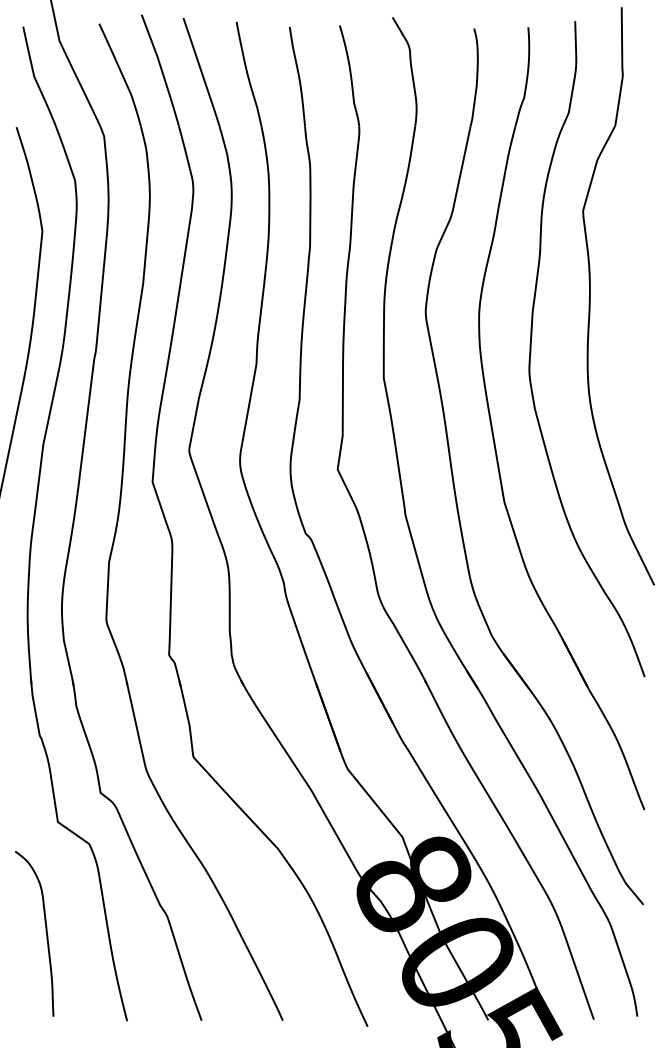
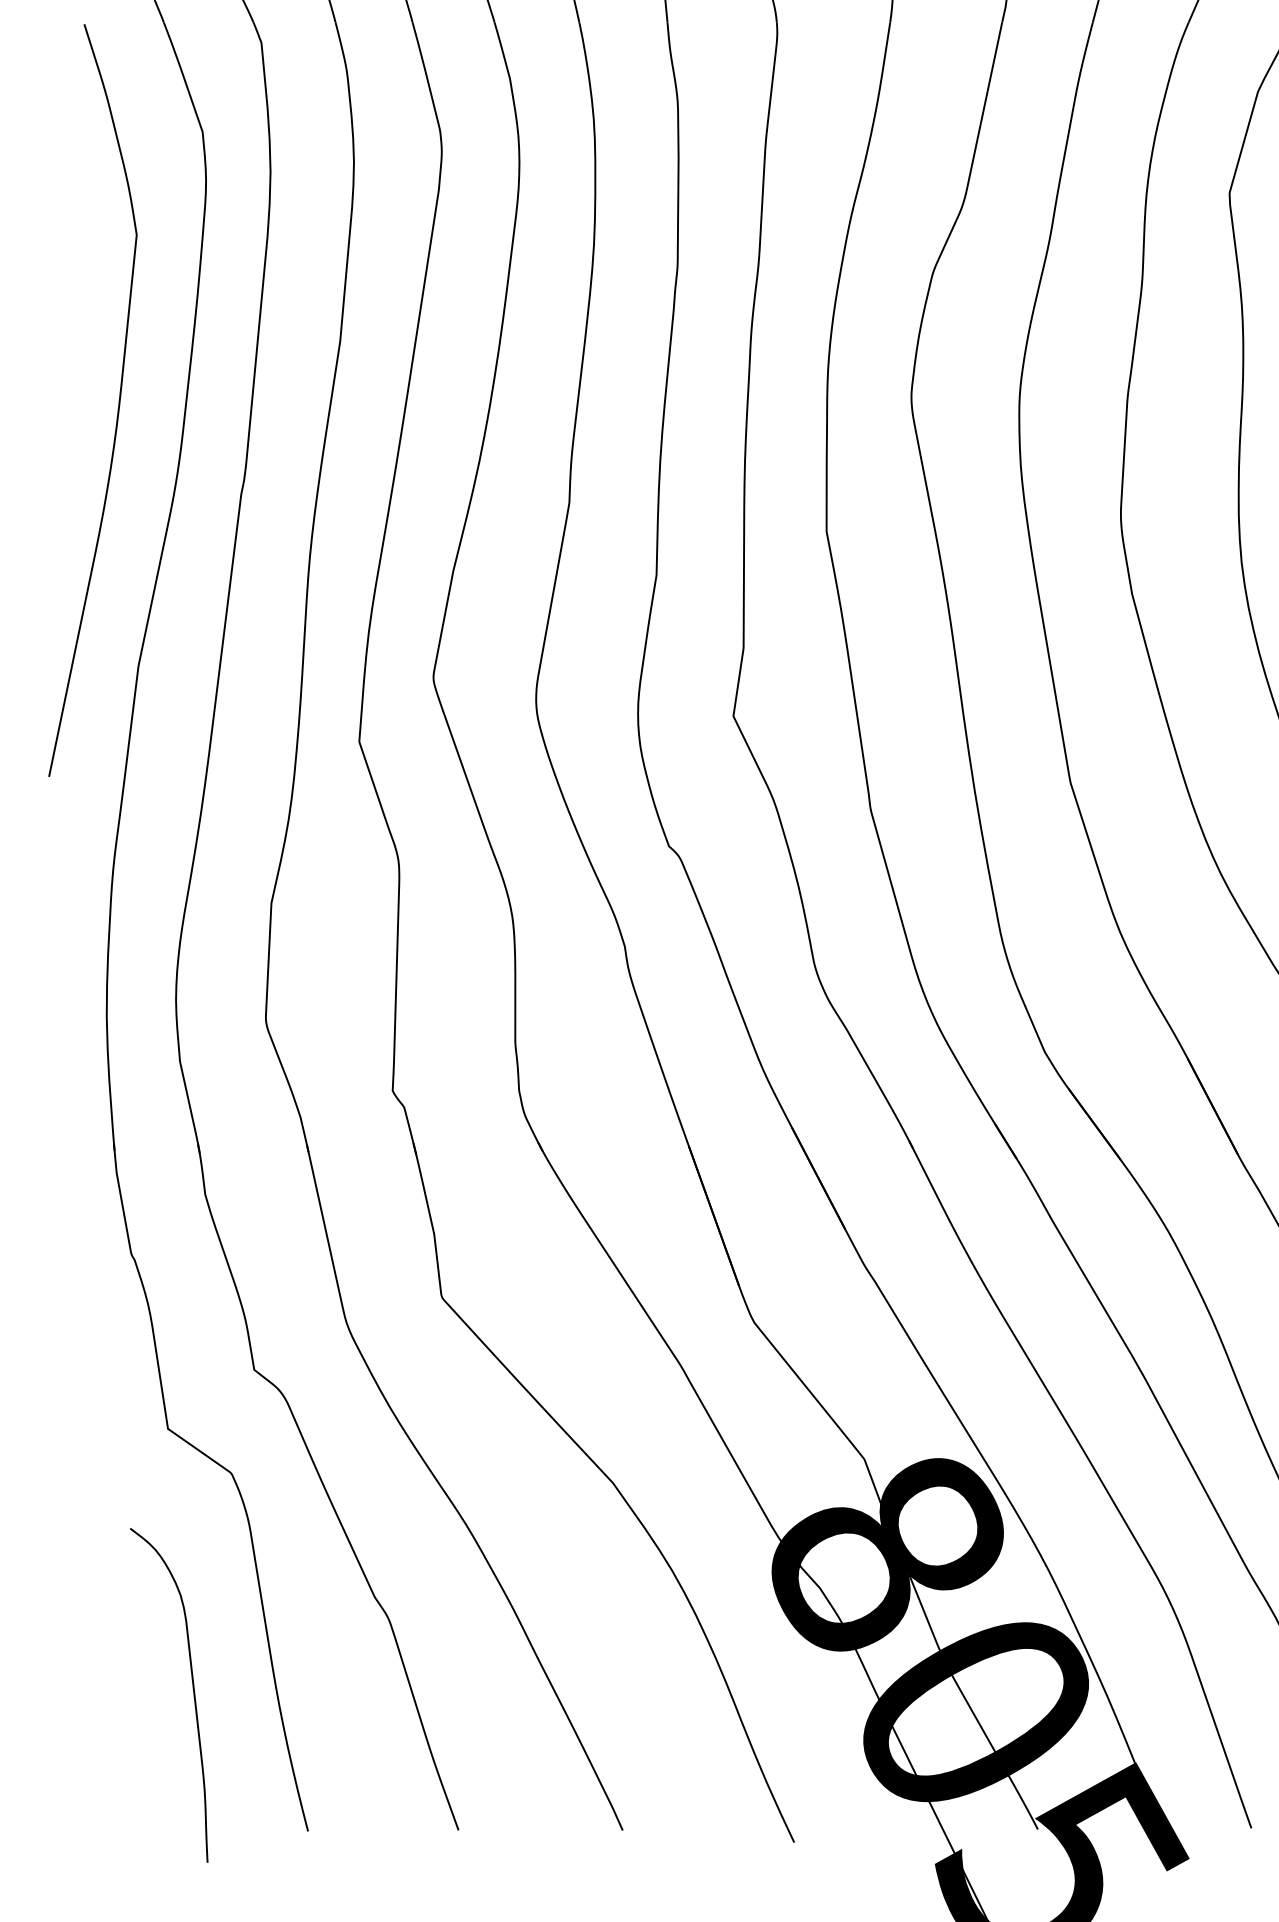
curve: (45, 931) -> (191, 1690), moved

